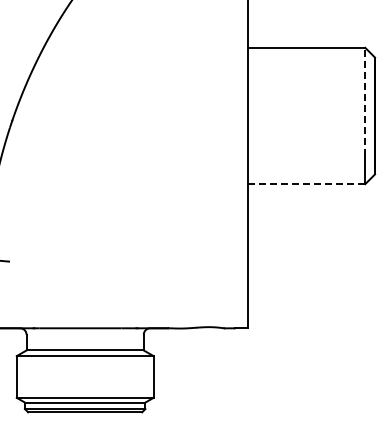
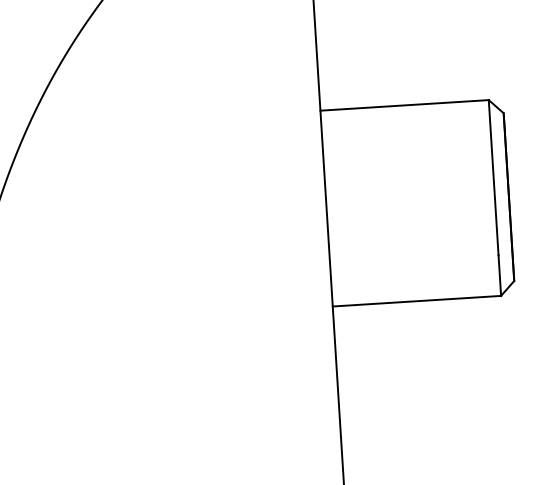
line: (365, 101) -> (493, 177), dashed -> solid
line: (306, 184) -> (416, 301), dashed -> solid

